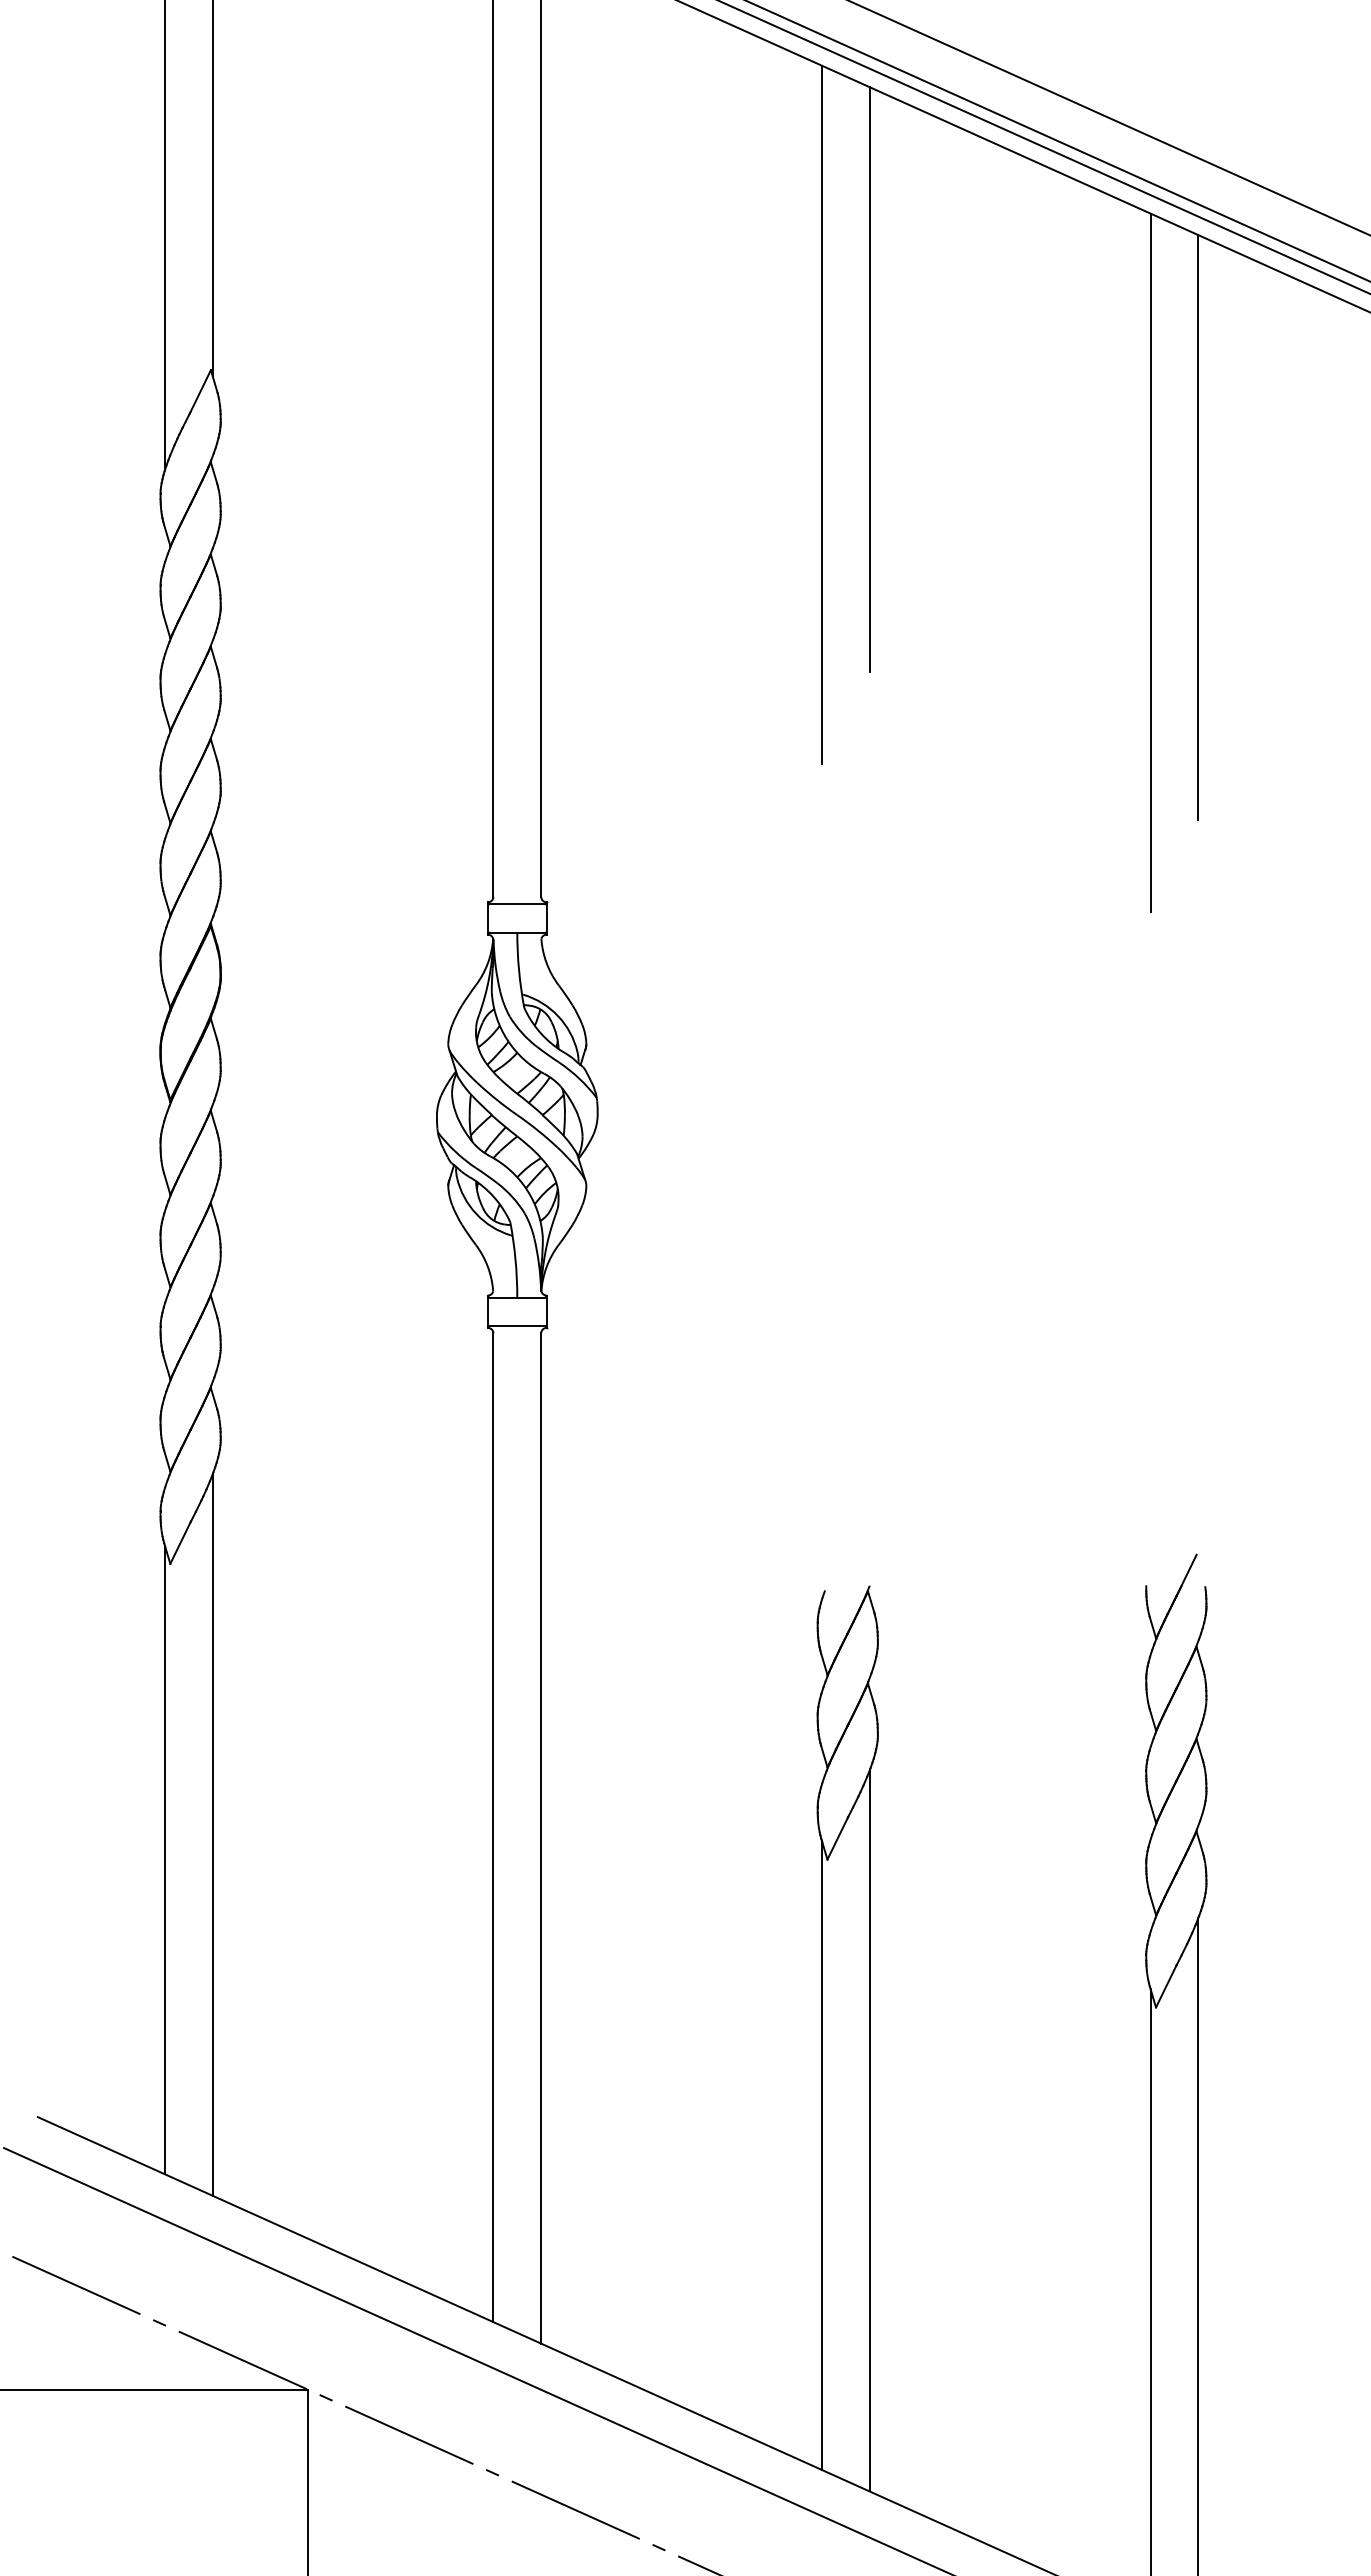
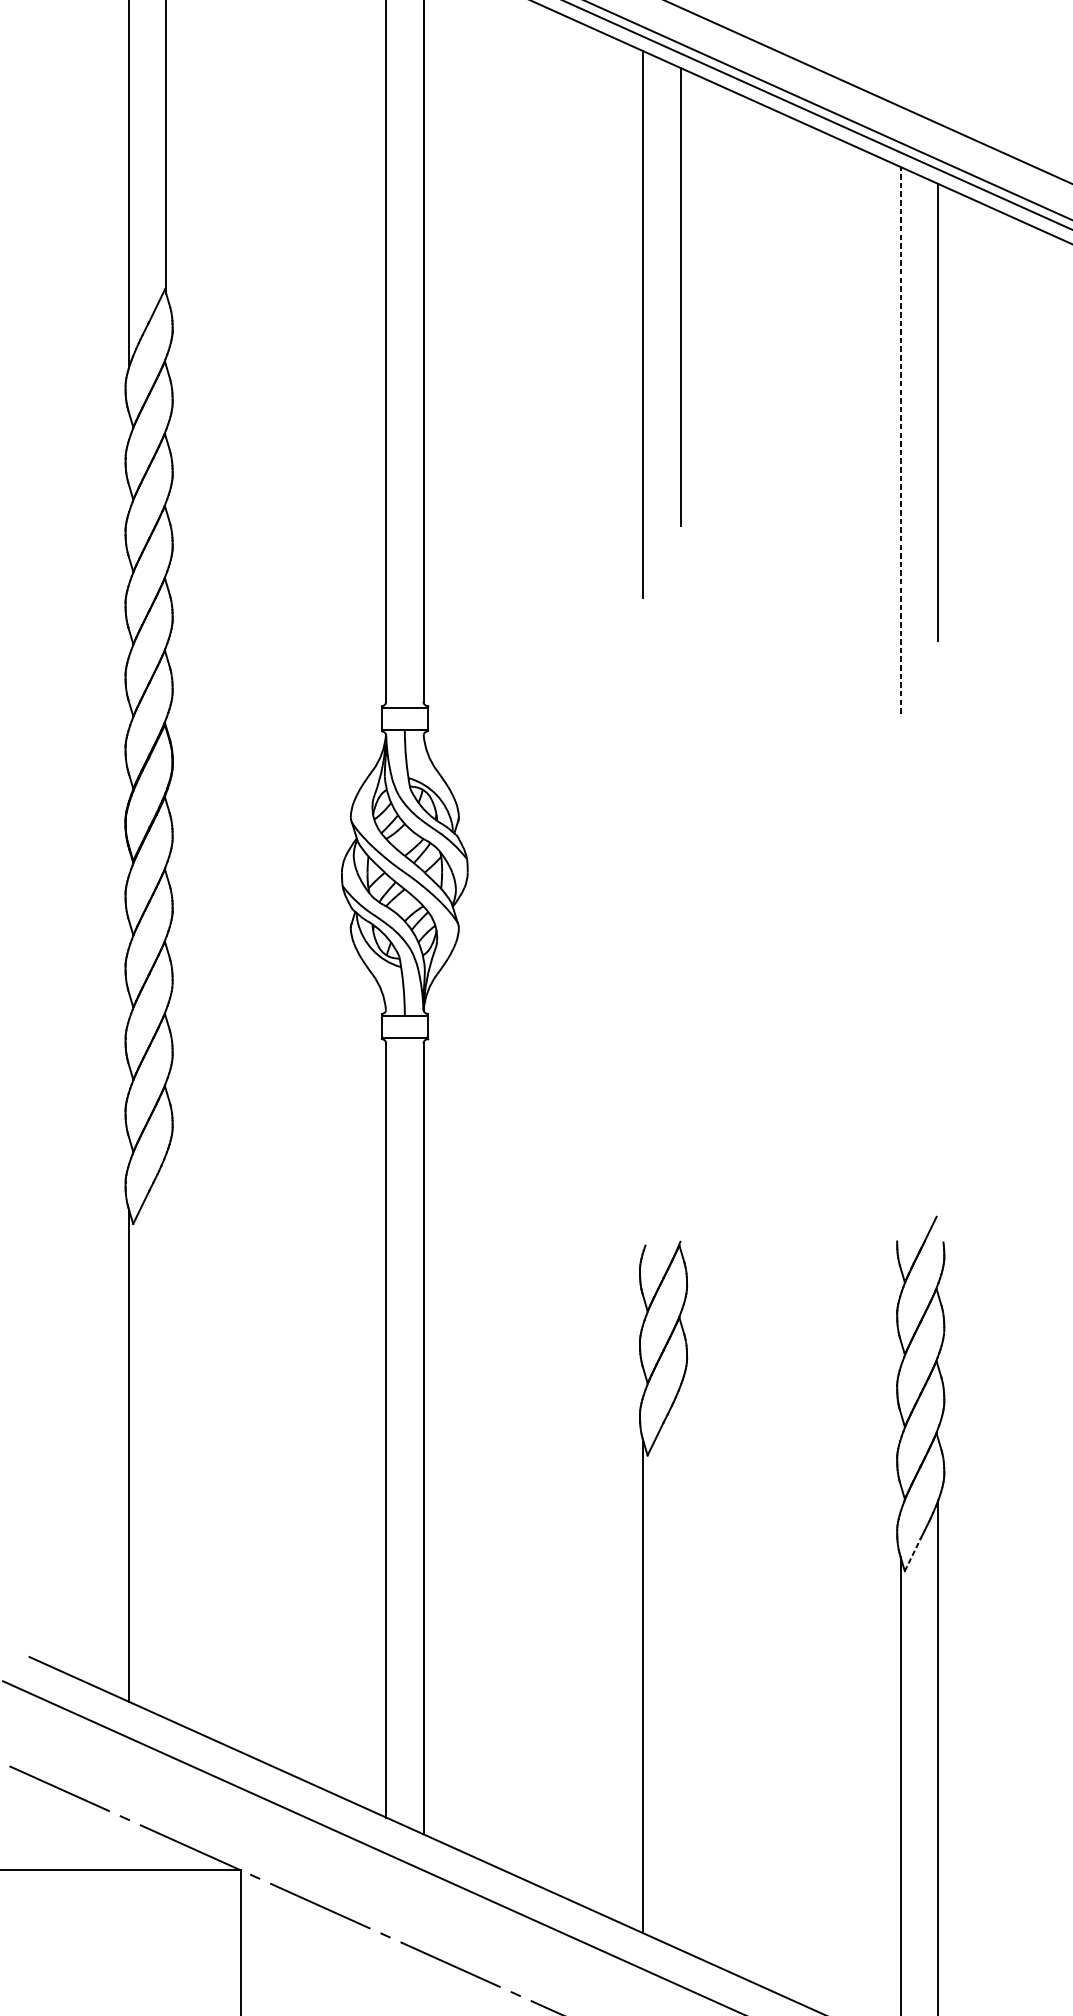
line: (1150, 562) -> (900, 440), solid -> dashed
line: (212, 1834) -> (166, 1435), removed
line: (1166, 1986) -> (913, 1554), solid -> dashed
line: (869, 2130) -> (680, 1667), removed

